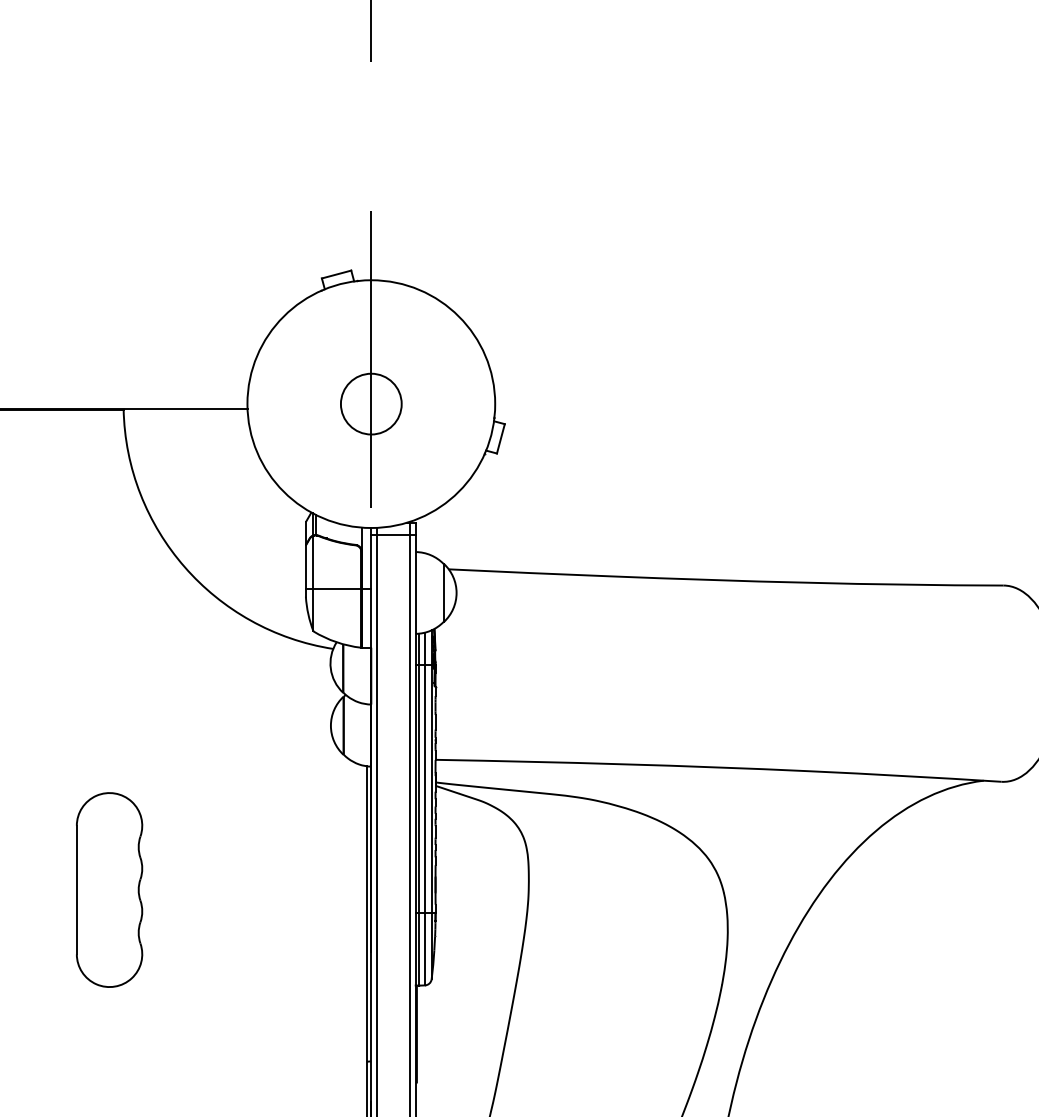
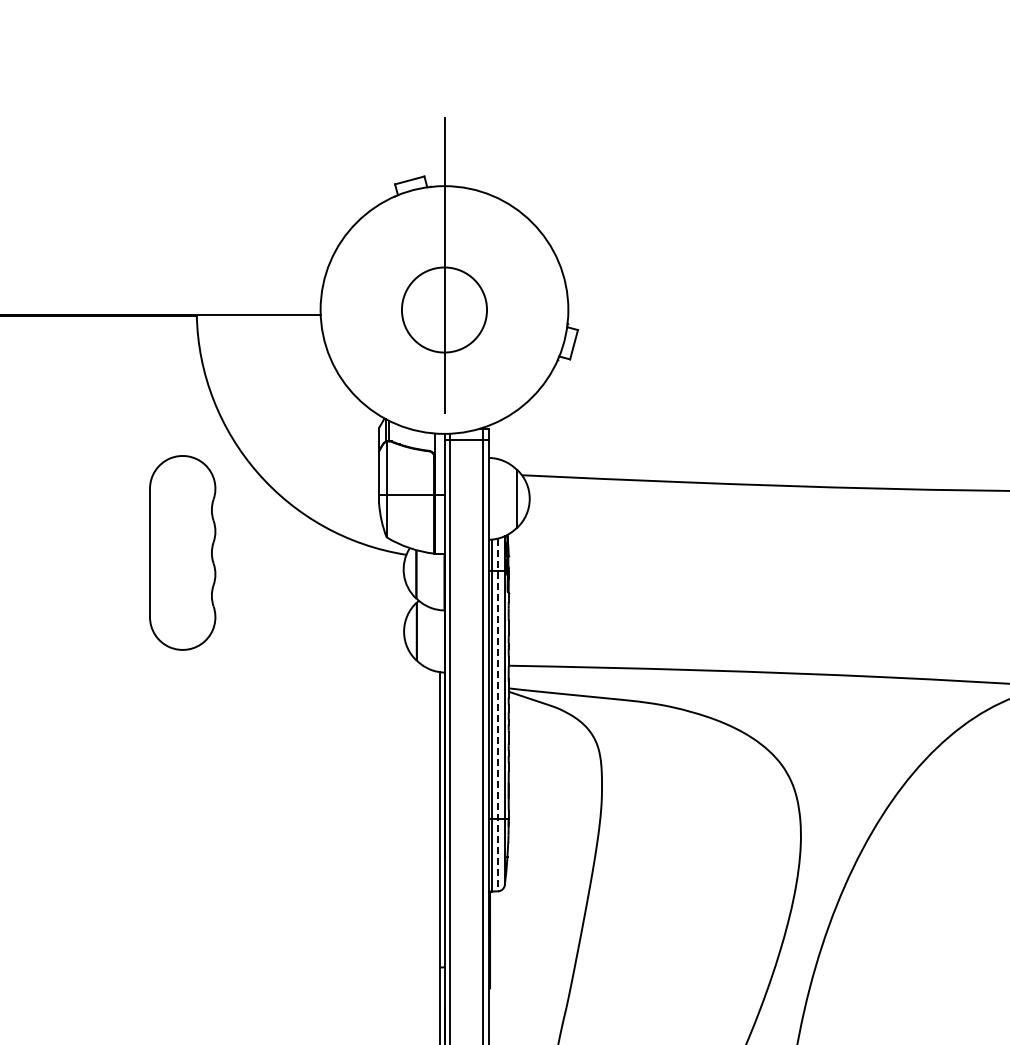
circle: (370, 403) -> (443, 309), size x1.4
line: (424, 809) -> (497, 715), solid -> dashed
part: (109, 889) -> (182, 552), moved

